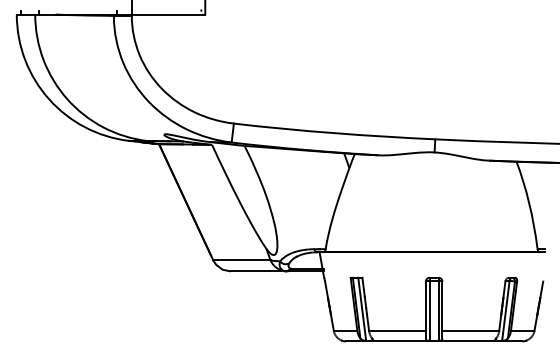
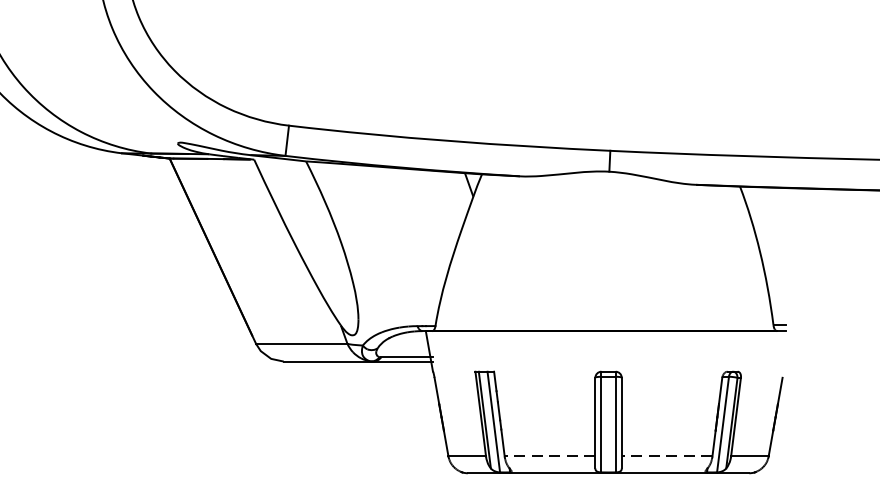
line: (396, 330) -> (548, 455), solid -> dashed
line: (470, 330) -> (666, 455), solid -> dashed

